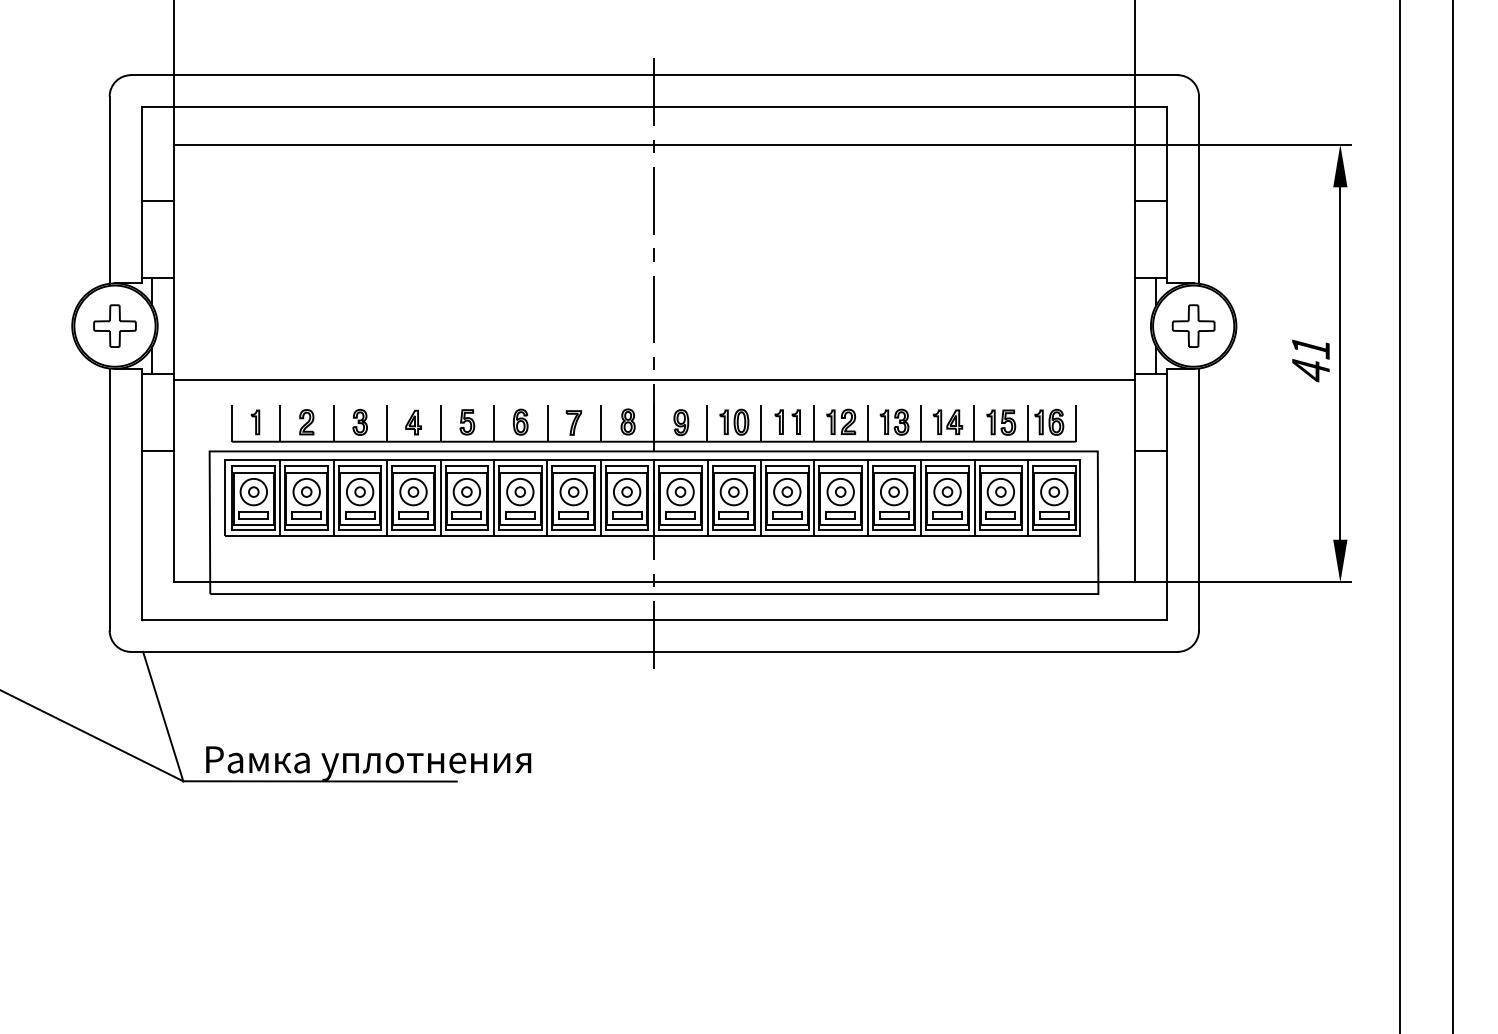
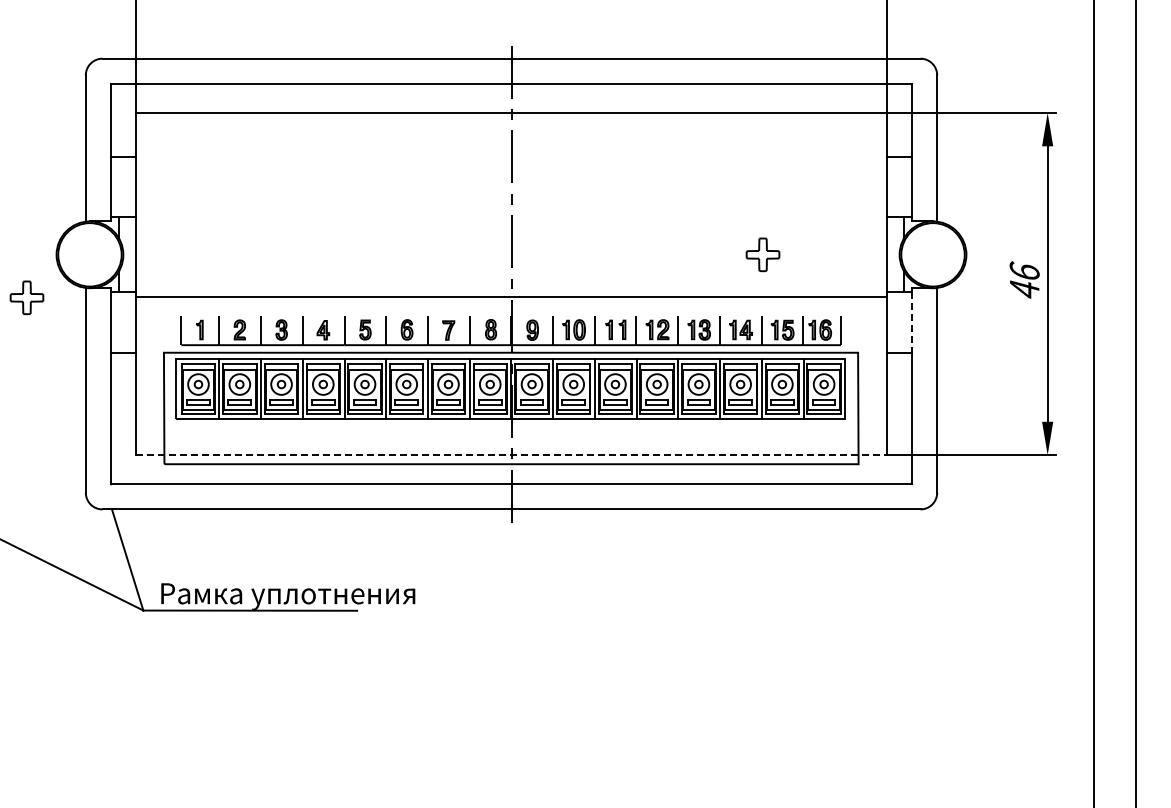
part: (114, 325) -> (26, 297), moved
part: (1192, 325) -> (762, 254), moved
text: (1310, 346) -> (1024, 270), 41 -> 46
line: (1167, 412) -> (912, 322), solid -> dashed
line: (654, 582) -> (511, 455), solid -> dashed

